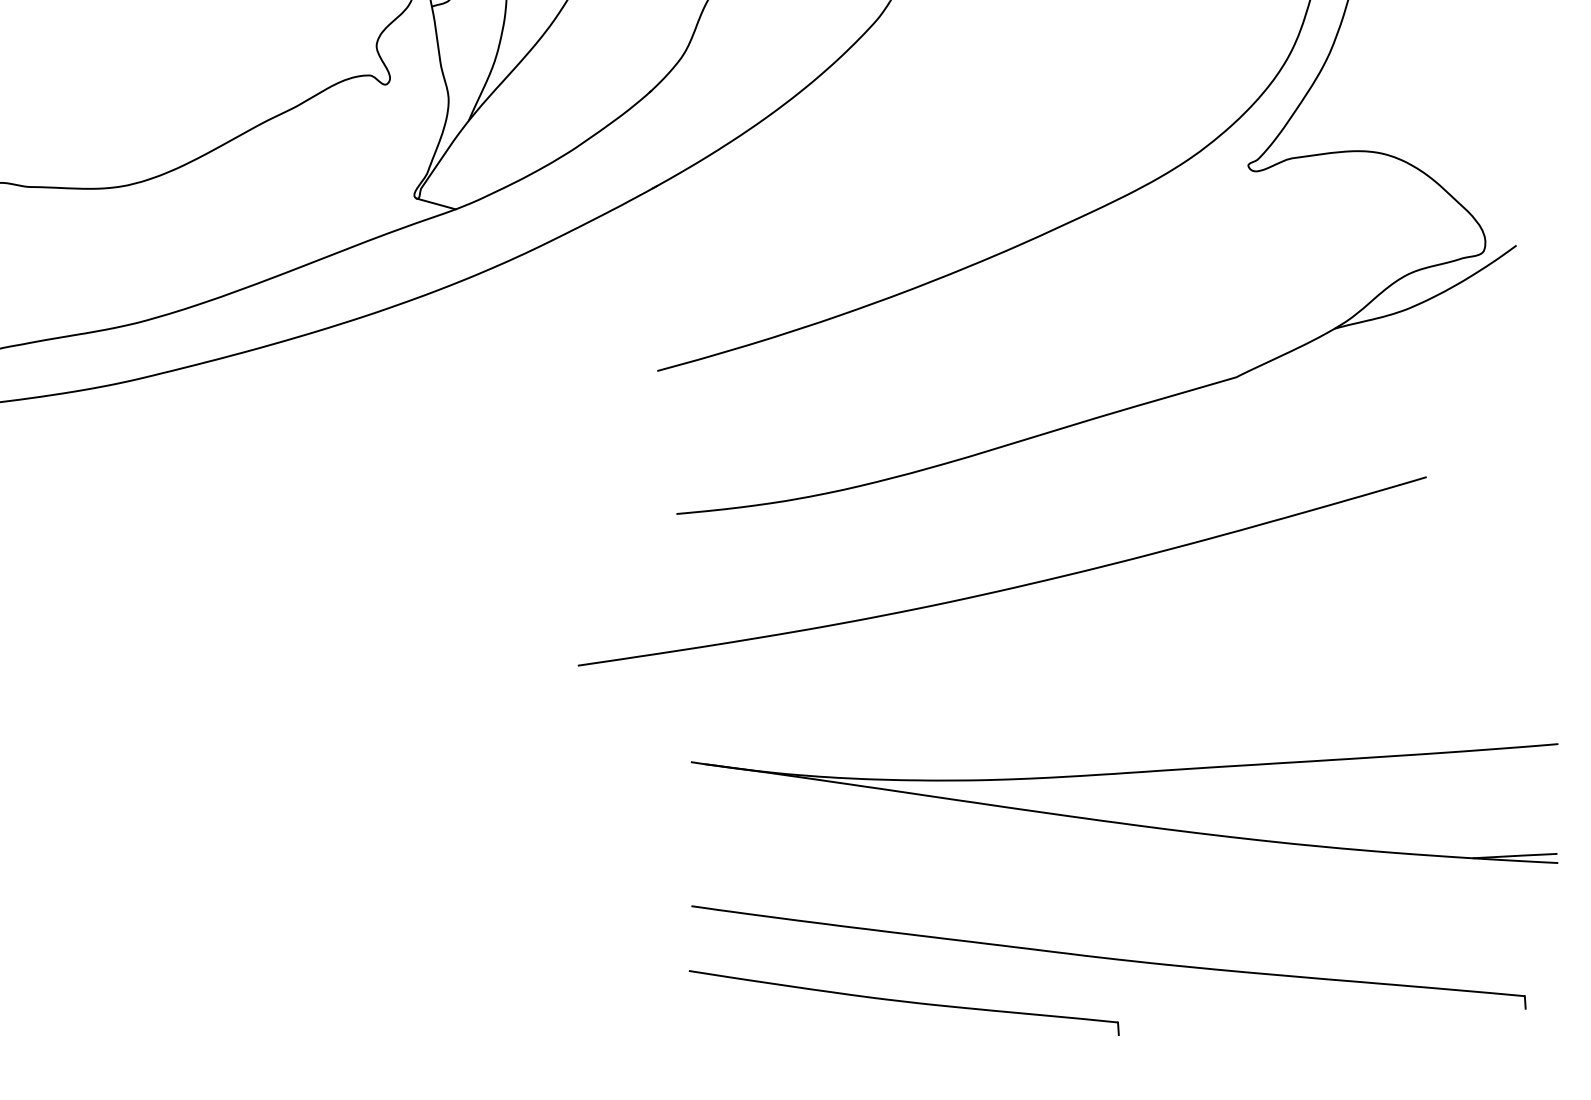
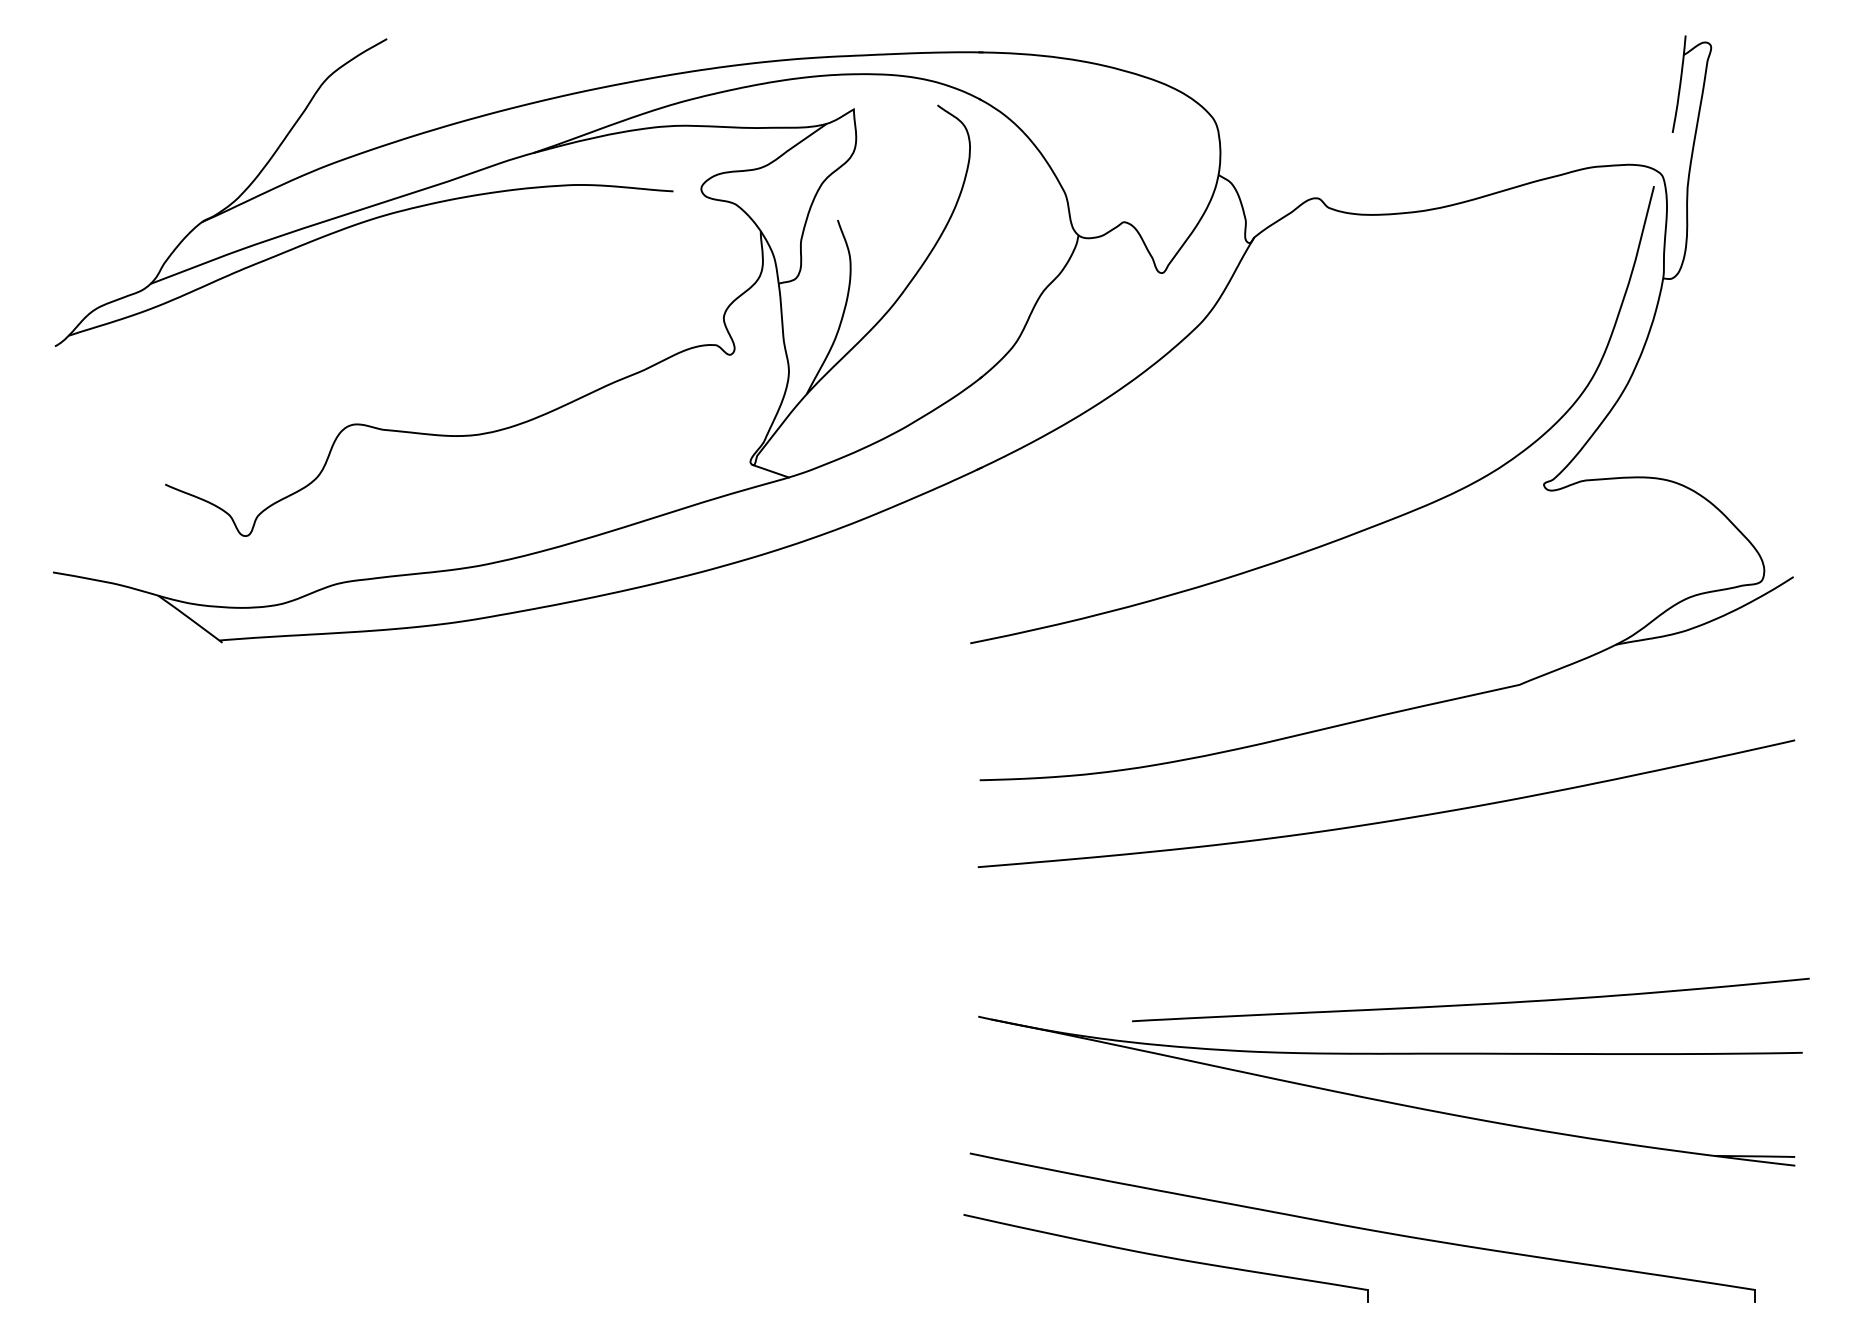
curve: (1003, 588) -> (1386, 820), moved
curve: (1206, 714) -> (1470, 1003), added

